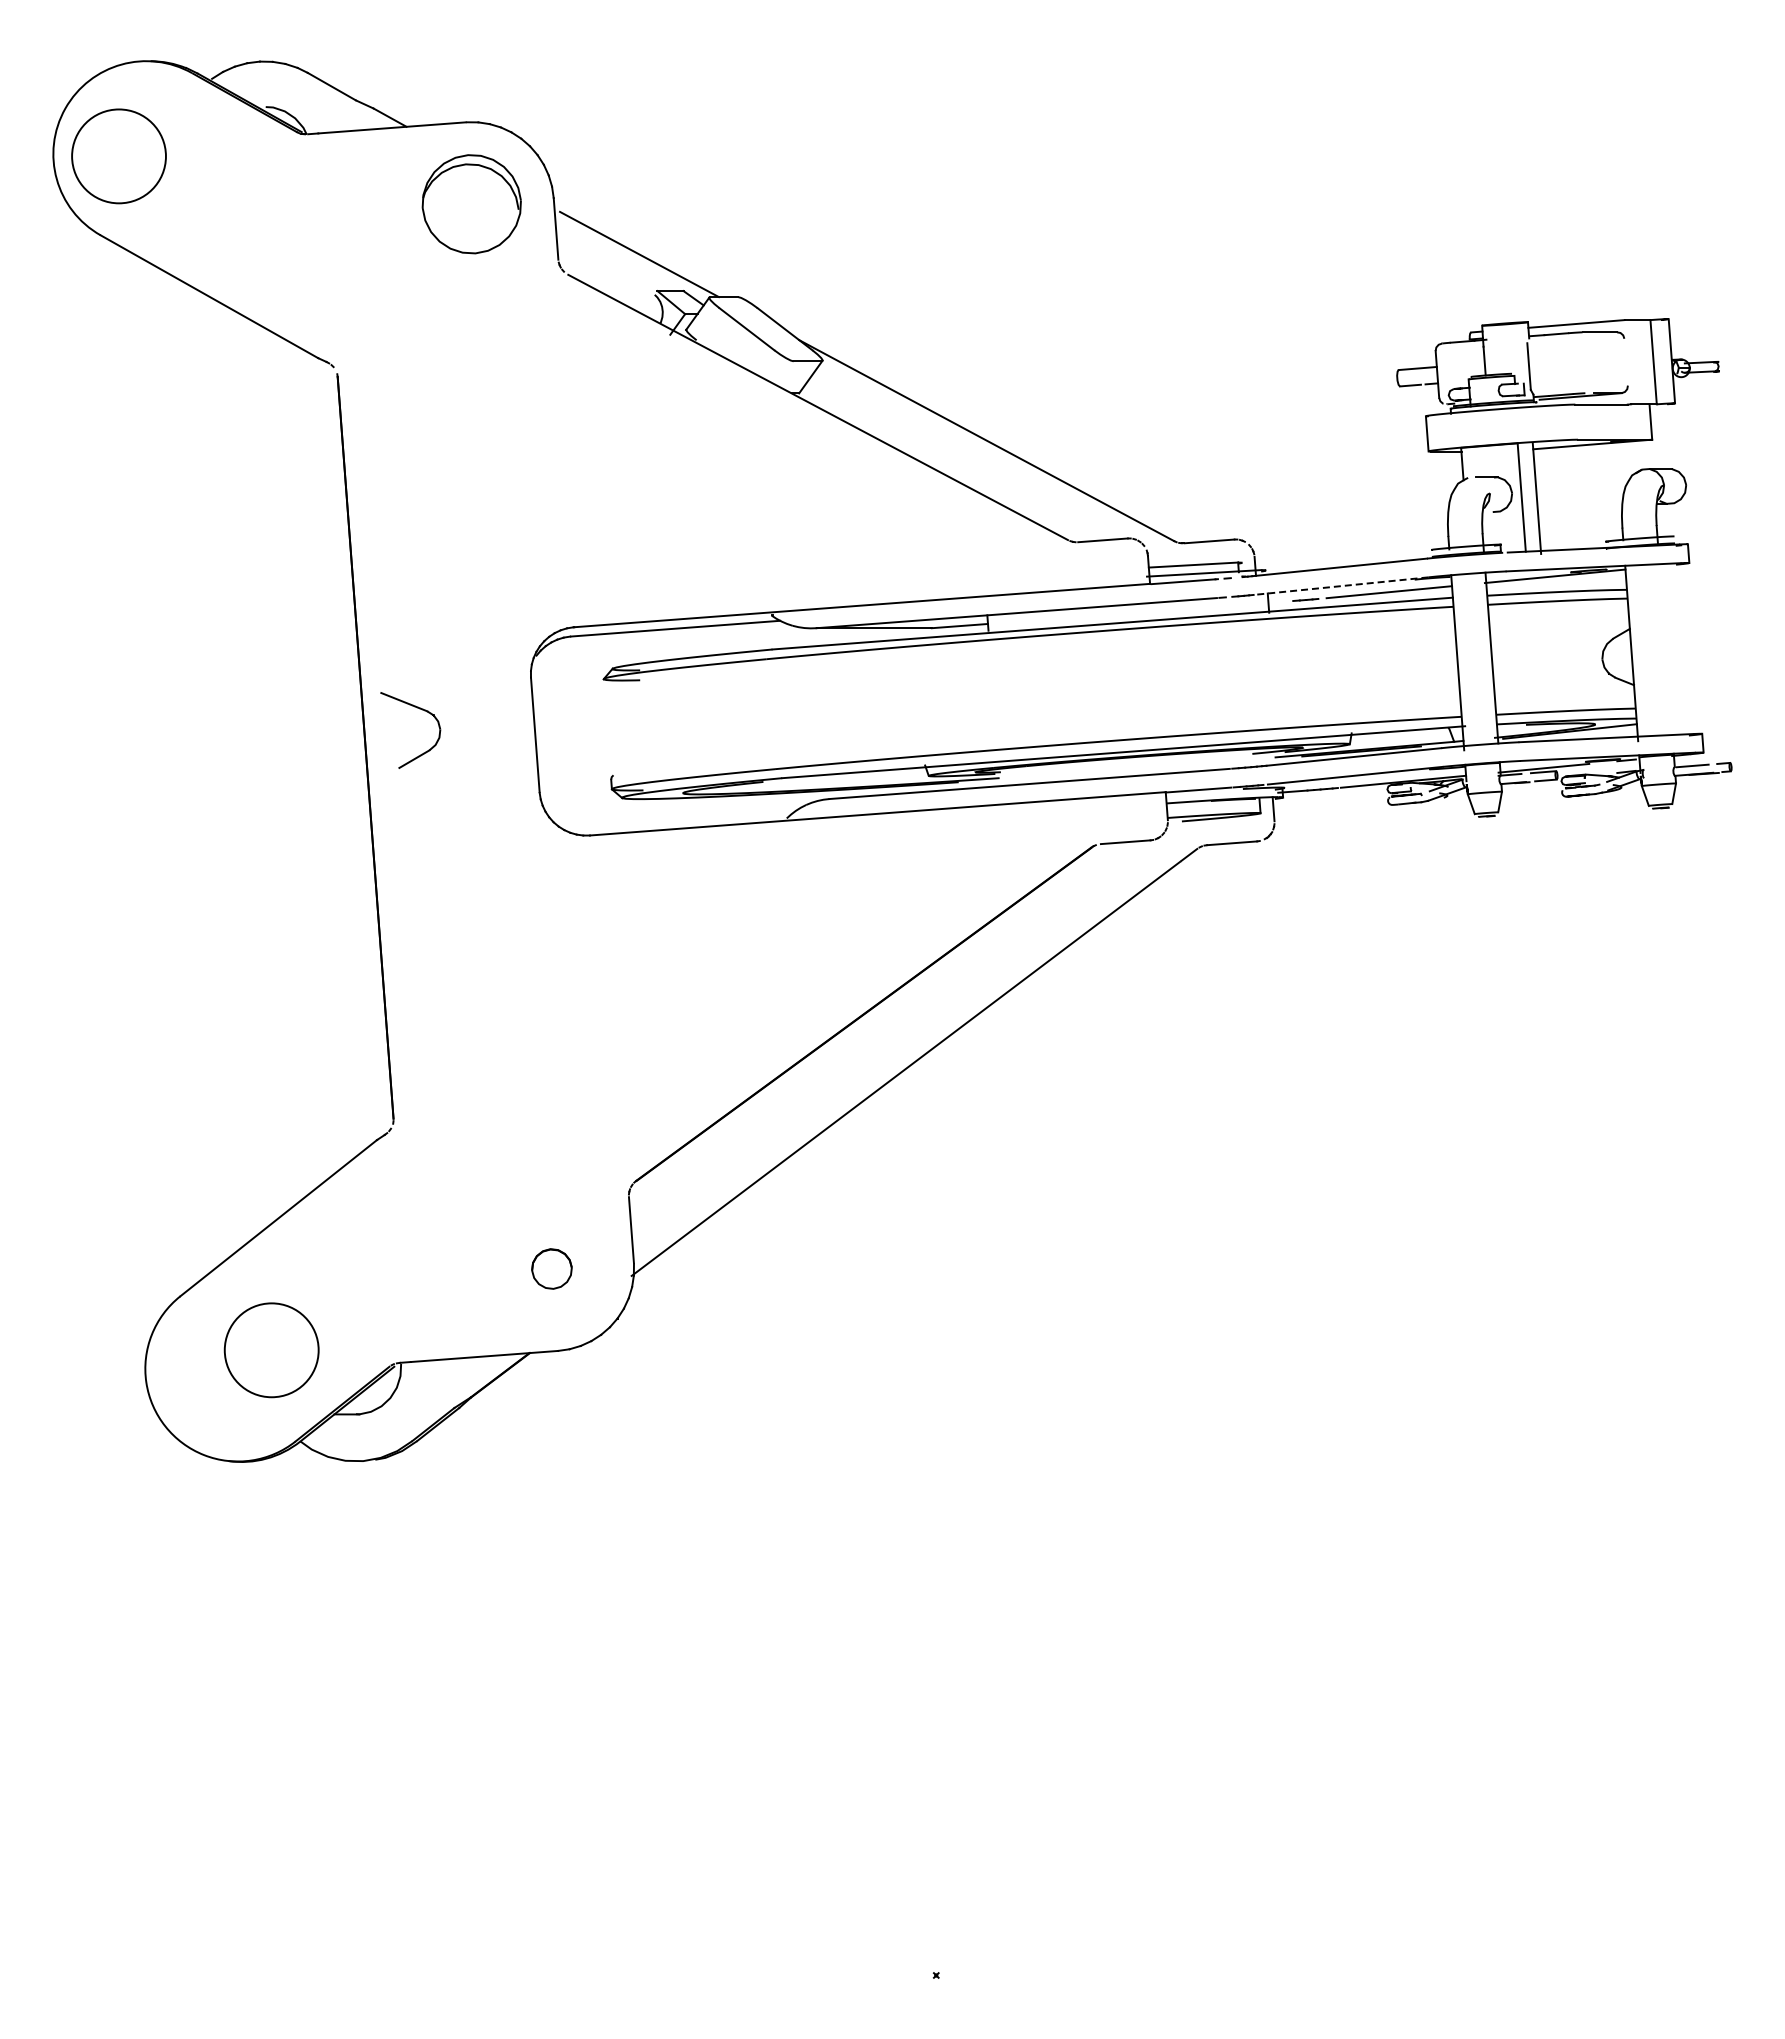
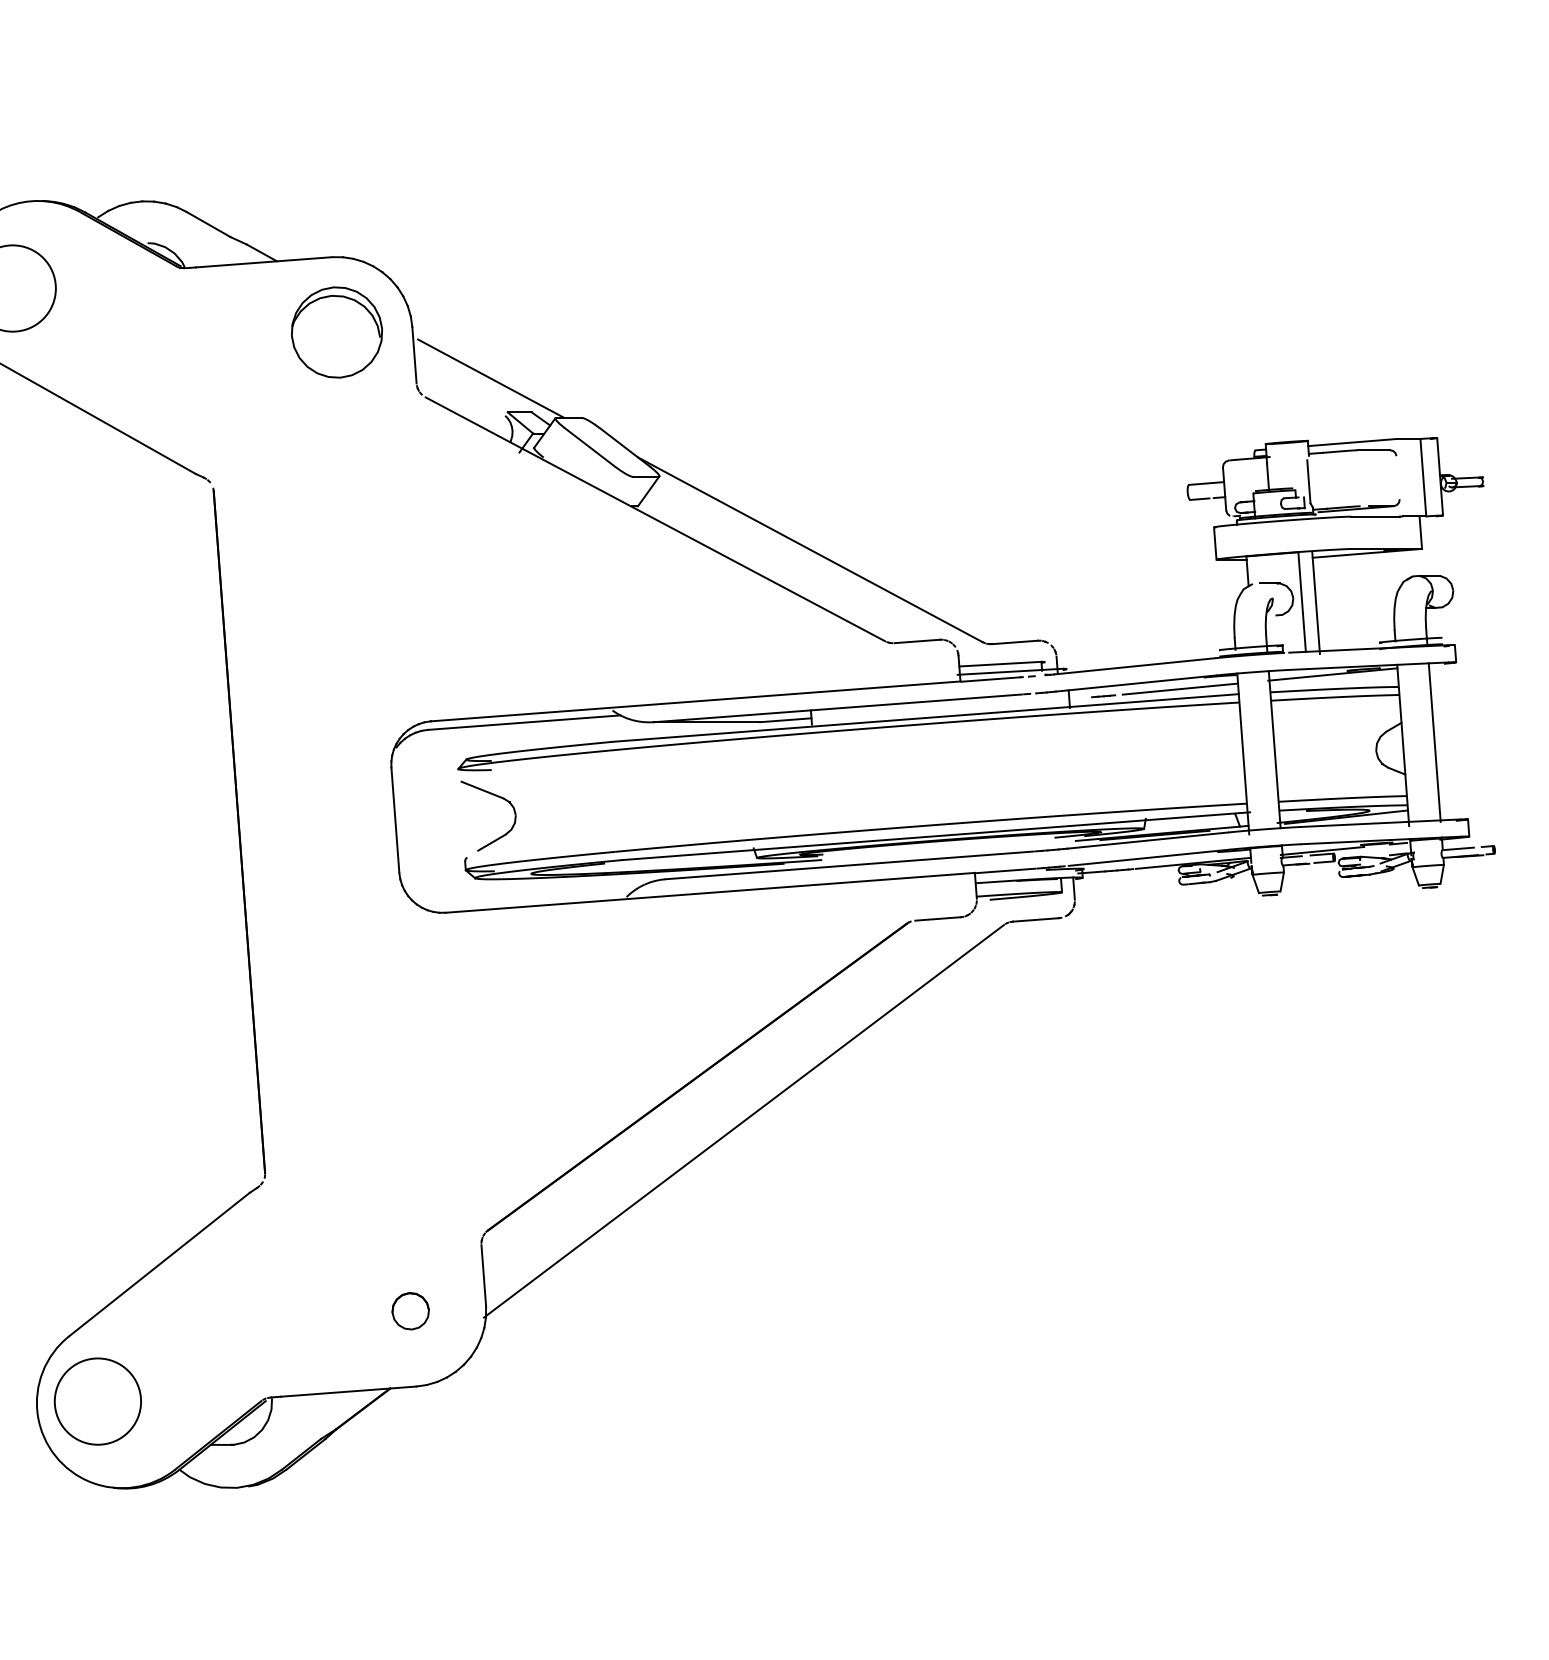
line: (1341, 586) -> (1136, 683), dashed -> solid
line: (1665, 650) -> (1434, 742), added
part: (419, 709) -> (496, 796), moved
circle: (271, 1350) -> (97, 1401), moved

